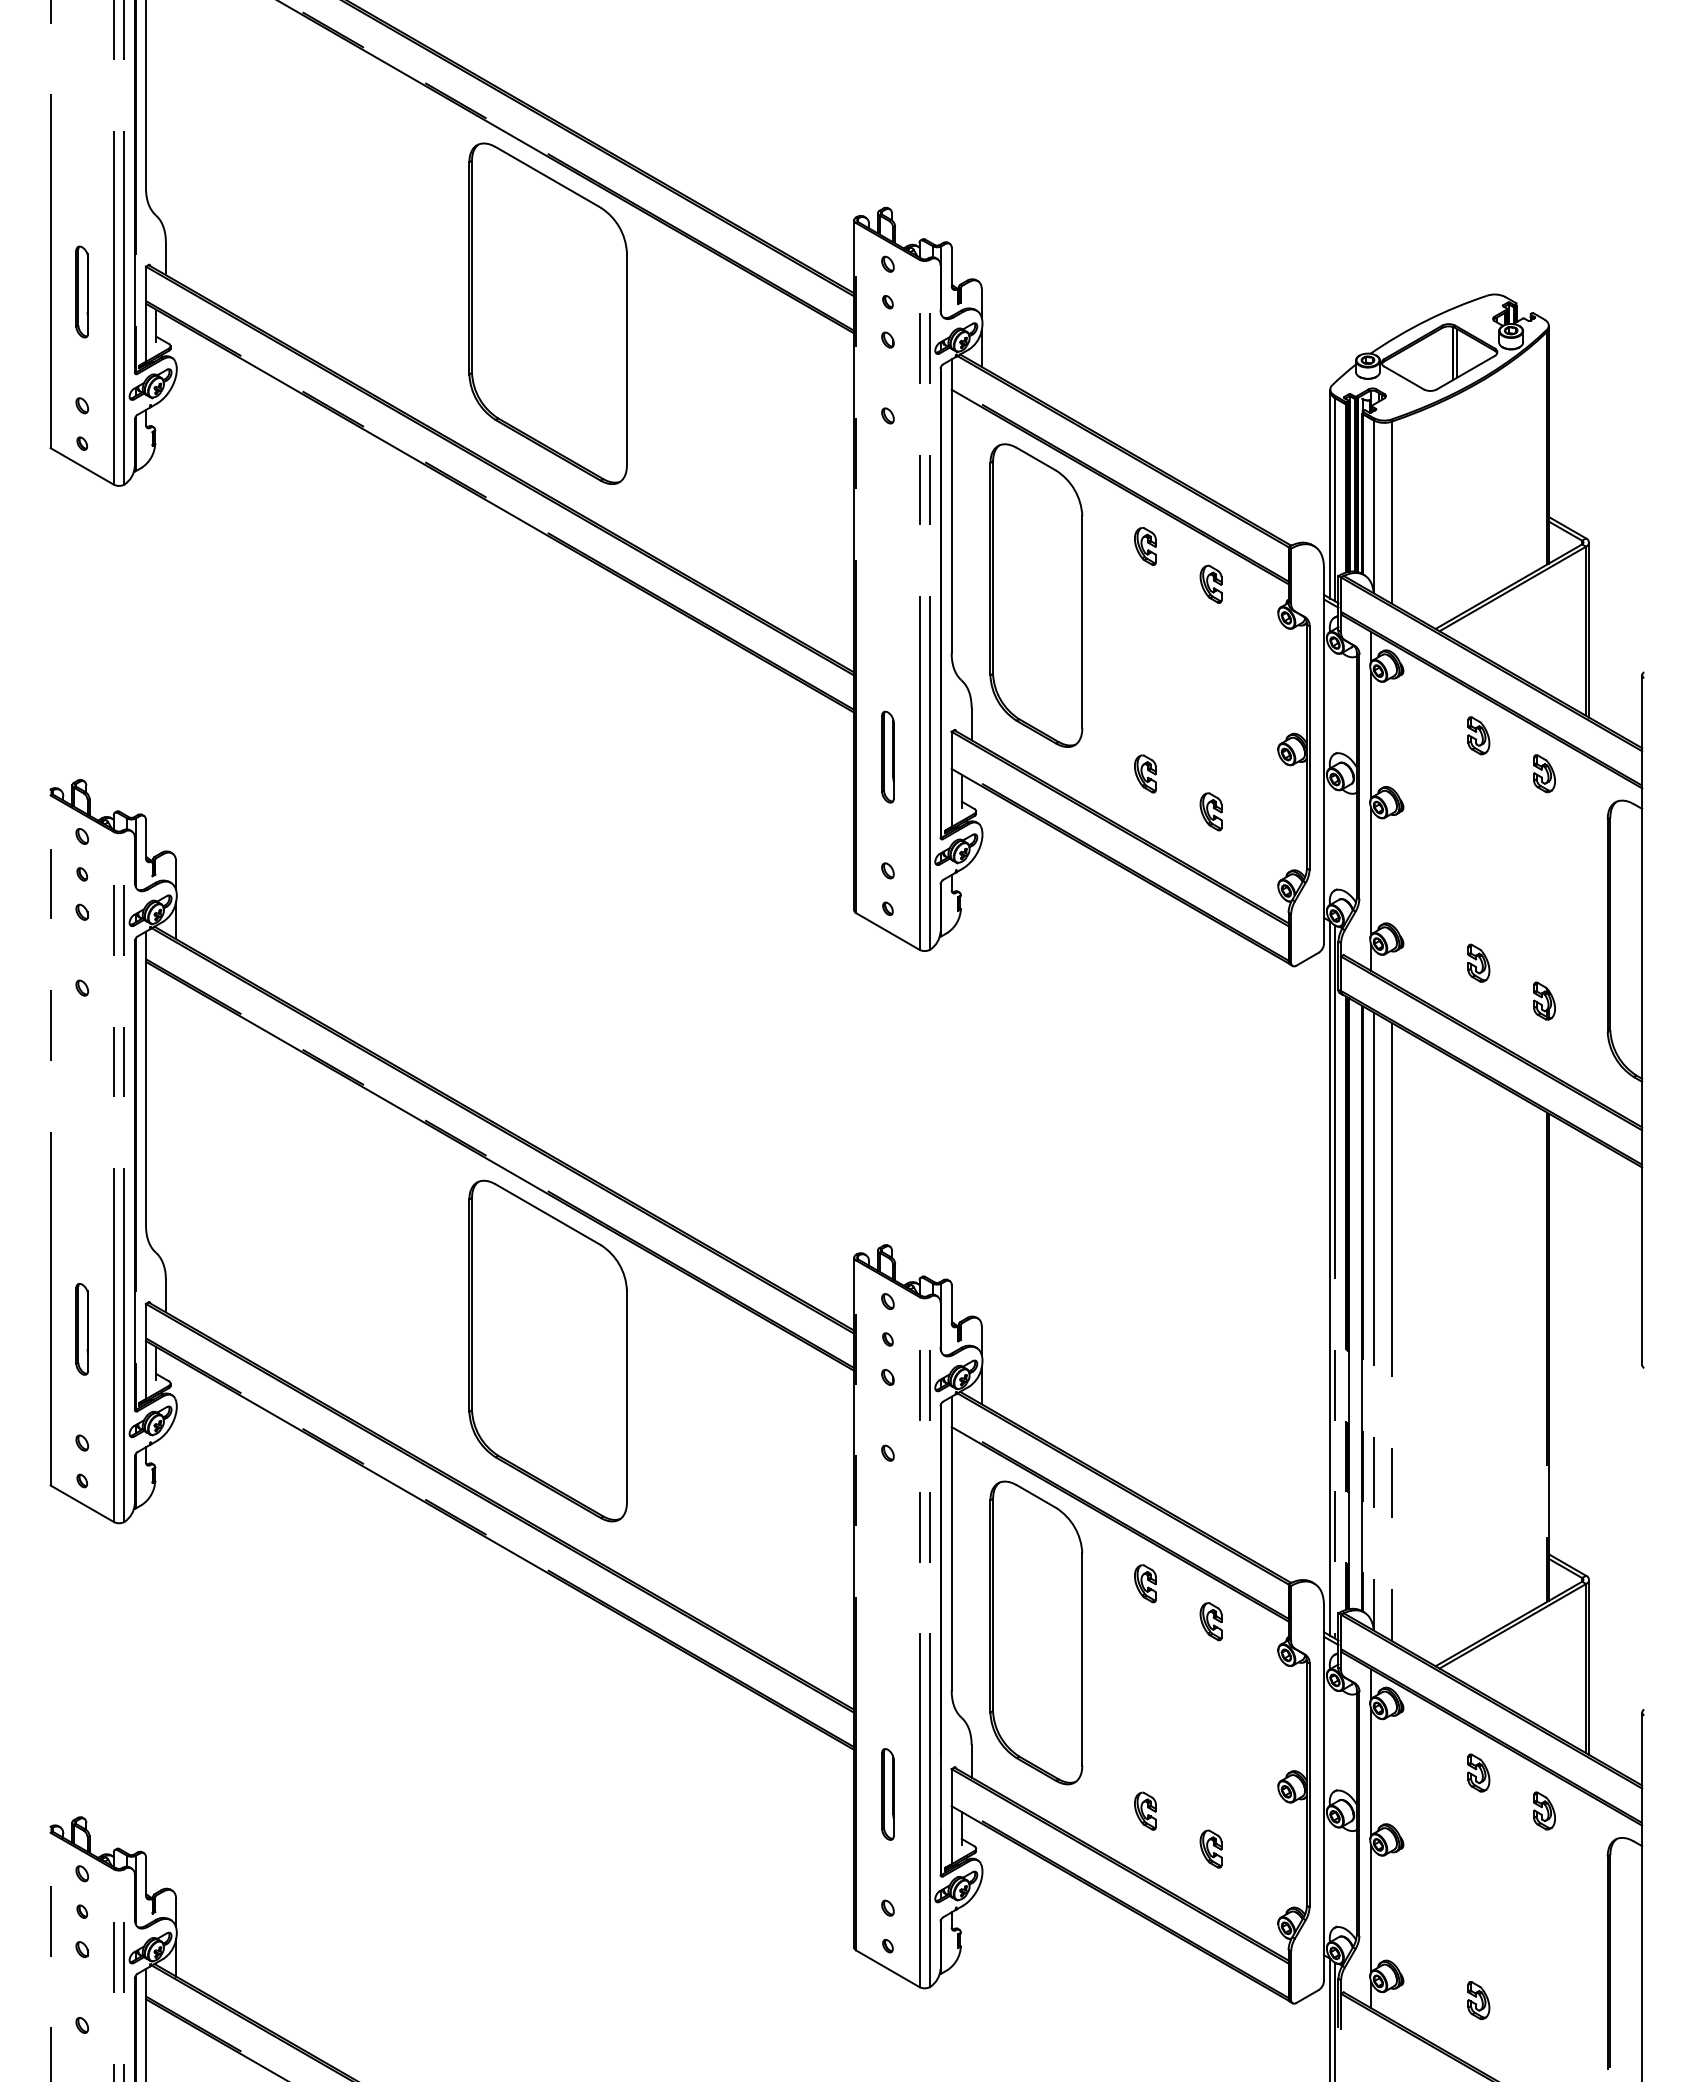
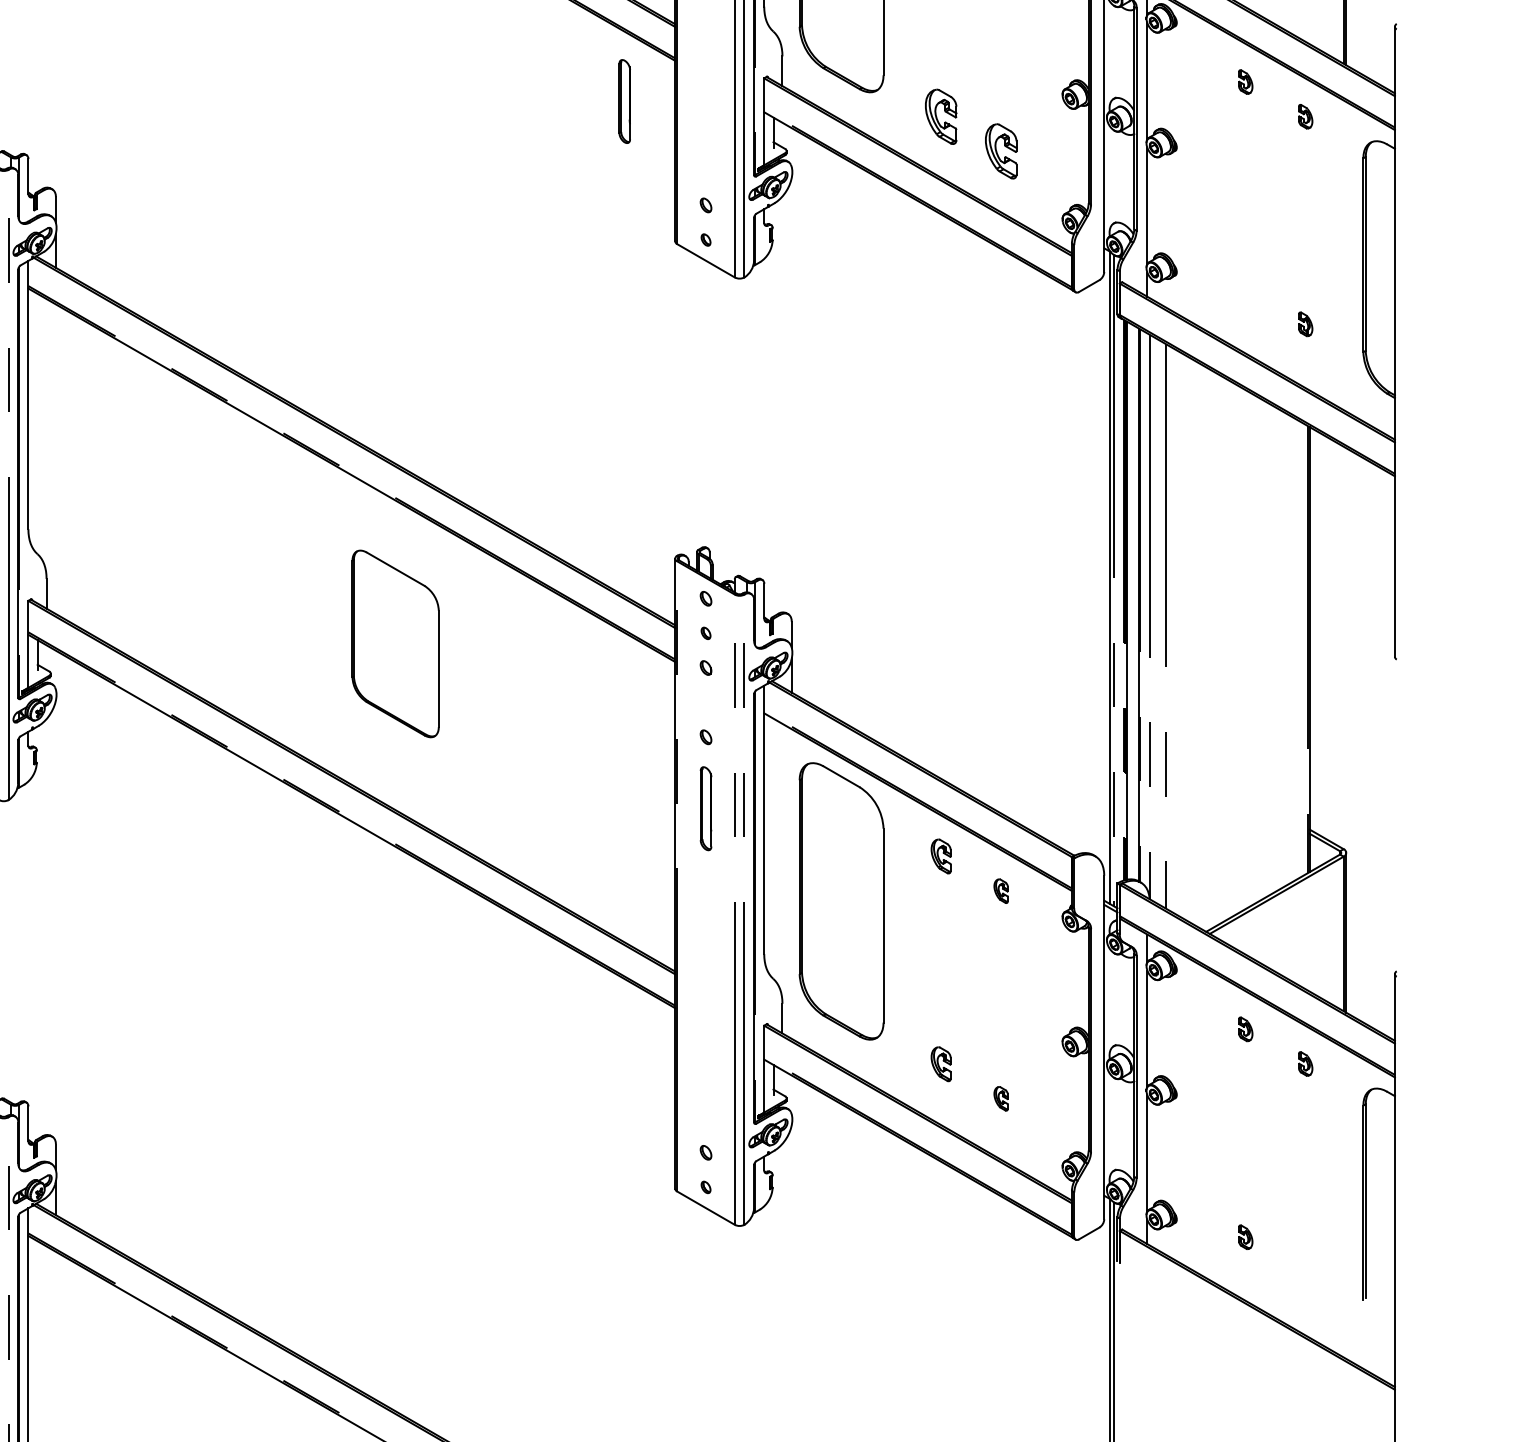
part: (1478, 735) -> (1245, 81), size x0.7
part: (887, 756) -> (624, 100), moved
part: (1145, 773) -> (941, 116), size x1.6
part: (1544, 773) -> (1305, 116), size x0.7
part: (1210, 811) -> (1000, 151), size x1.6
part: (1478, 962) -> (1245, 289), removed
part: (1544, 1000) -> (1305, 323), size x0.7
part: (547, 1350) -> (395, 643), size x0.6
part: (1210, 1621) -> (1000, 890), size x0.7
part: (1478, 1772) -> (1245, 1028), size x0.7
part: (887, 1794) -> (705, 808), moved
part: (1544, 1810) -> (1305, 1063), size x0.7
part: (1210, 1848) -> (1000, 1098), size x0.7
part: (1478, 2000) -> (1245, 1237), size x0.7

